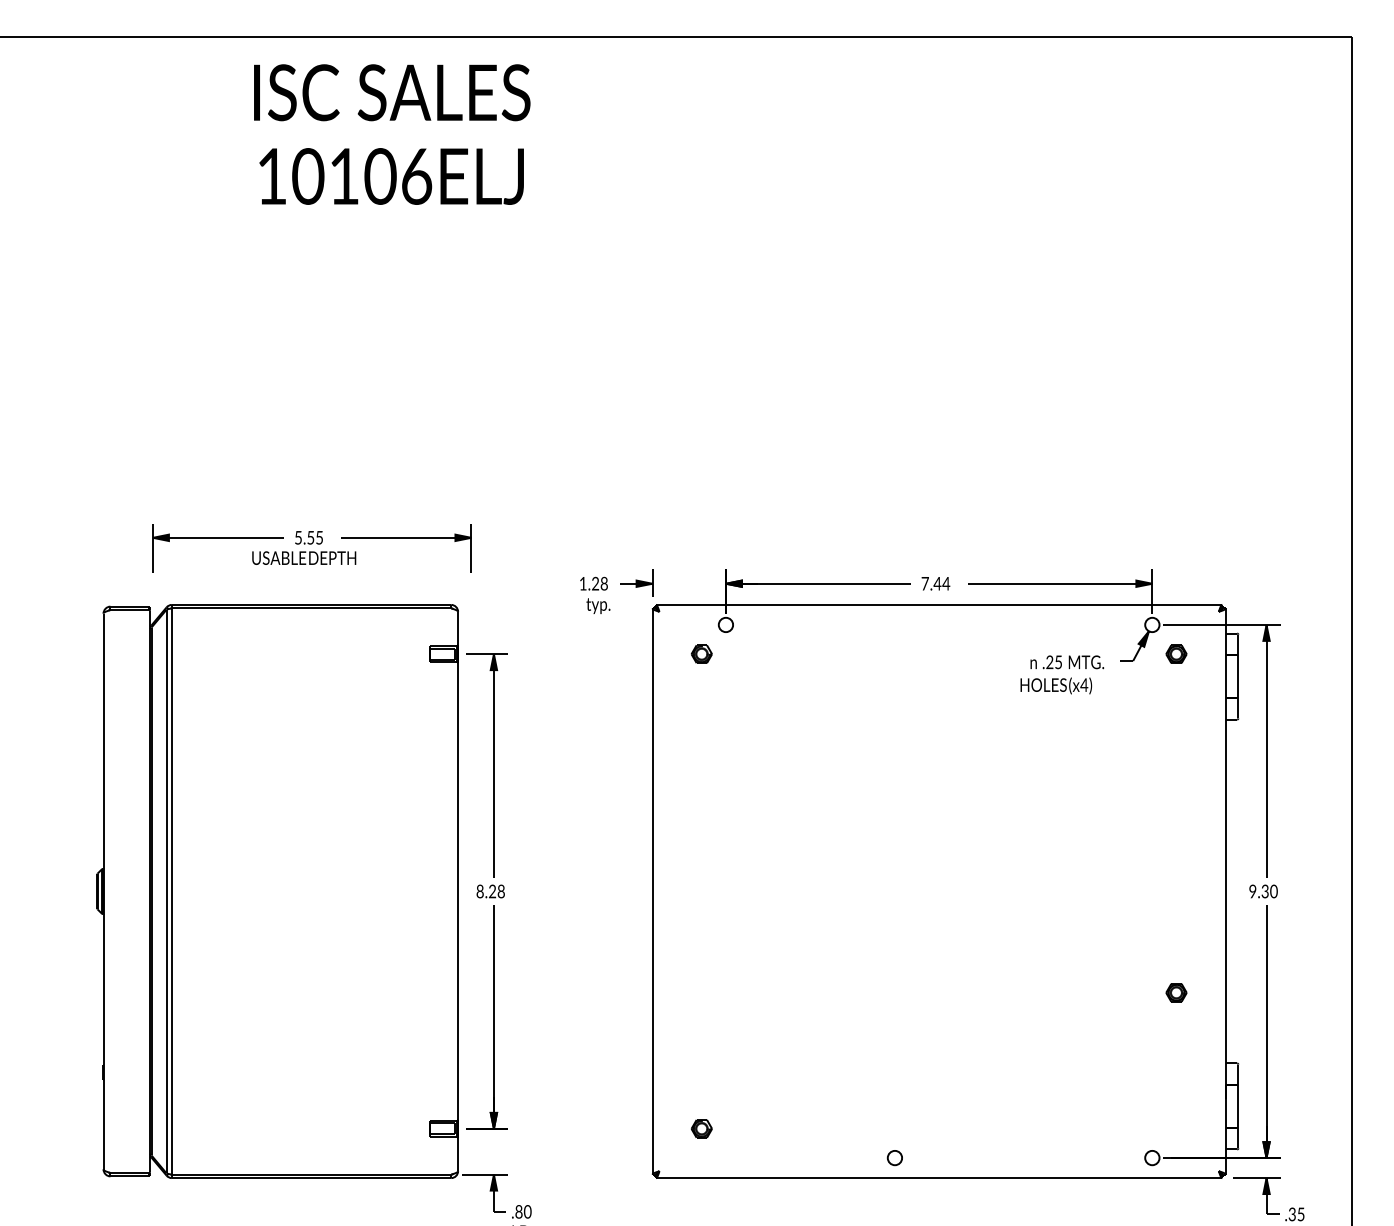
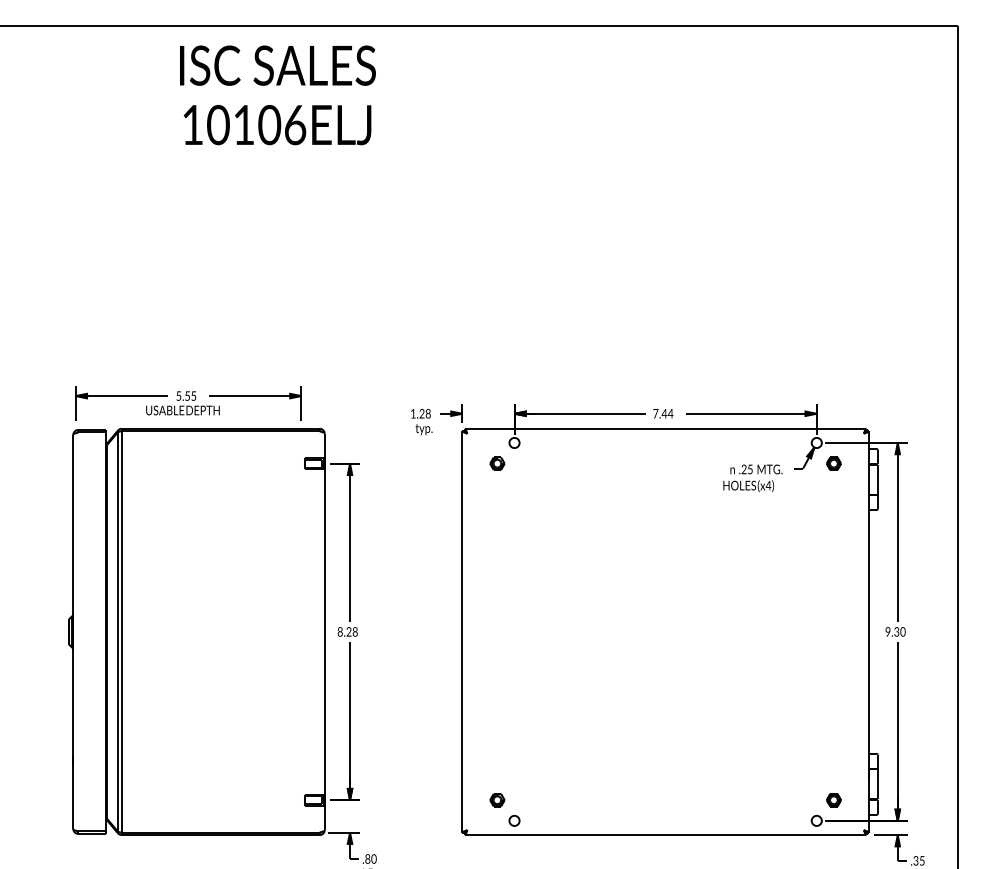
part: (311, 548) -> (188, 403), moved
part: (1176, 992) -> (833, 799), moved
part: (894, 1158) -> (514, 821), moved

